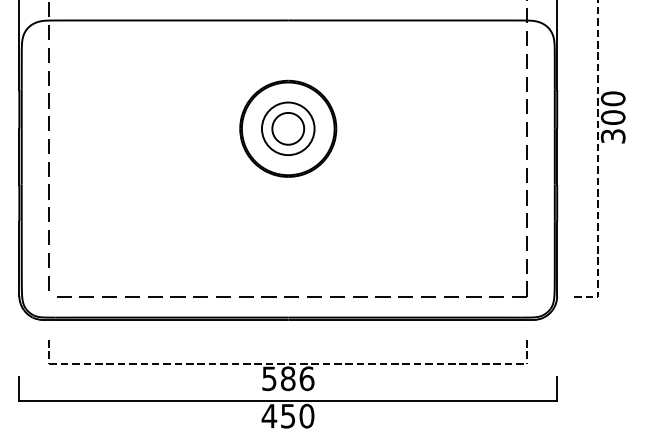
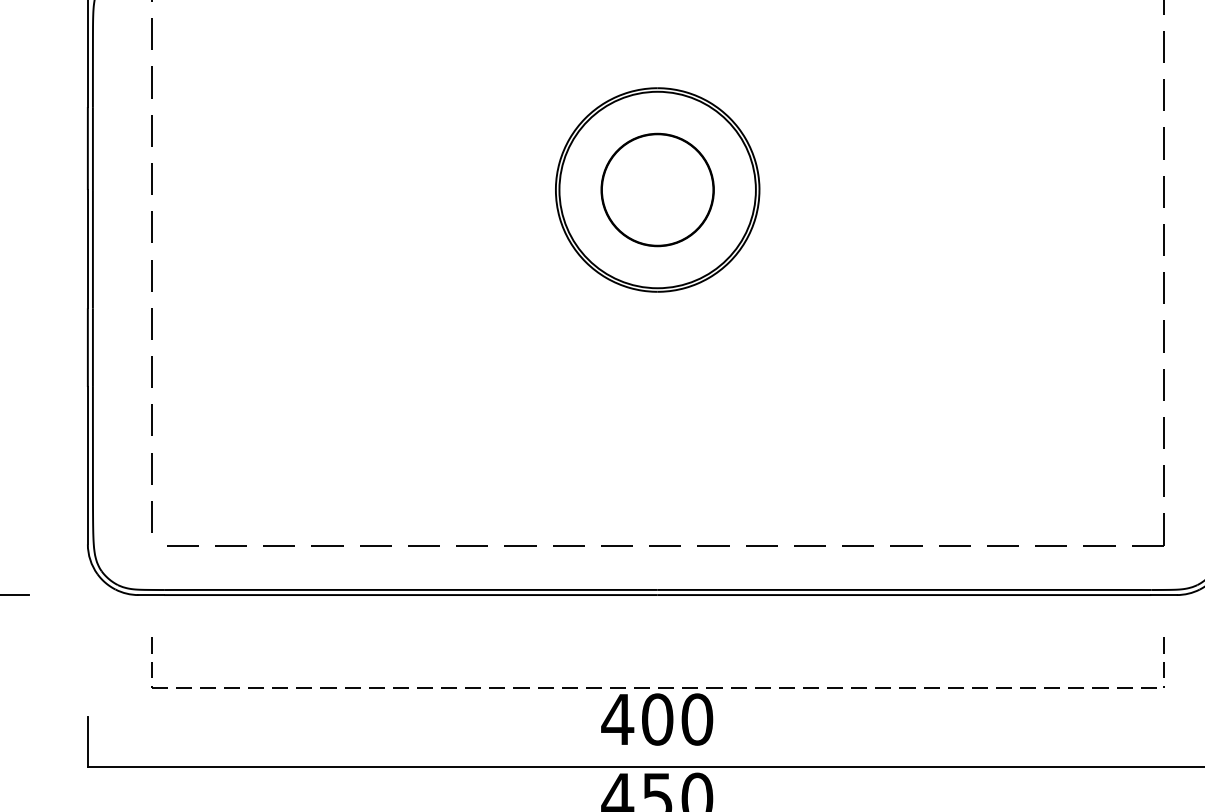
circle: (287, 128) -> (656, 189), size x1.67
text: (287, 378) -> (656, 719), 586 -> 400

